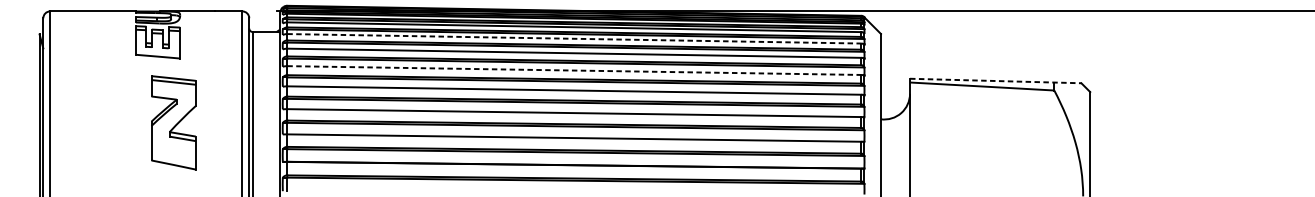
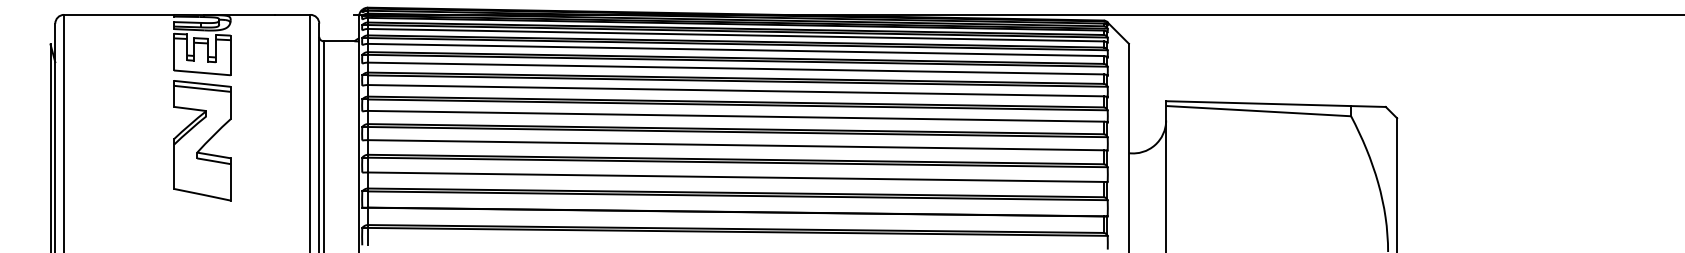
line: (574, 38) -> (735, 49), dashed -> solid
line: (574, 70) -> (735, 90), dashed -> solid
line: (996, 81) -> (1276, 104), dashed -> solid
part: (173, 122) -> (202, 140), moved

